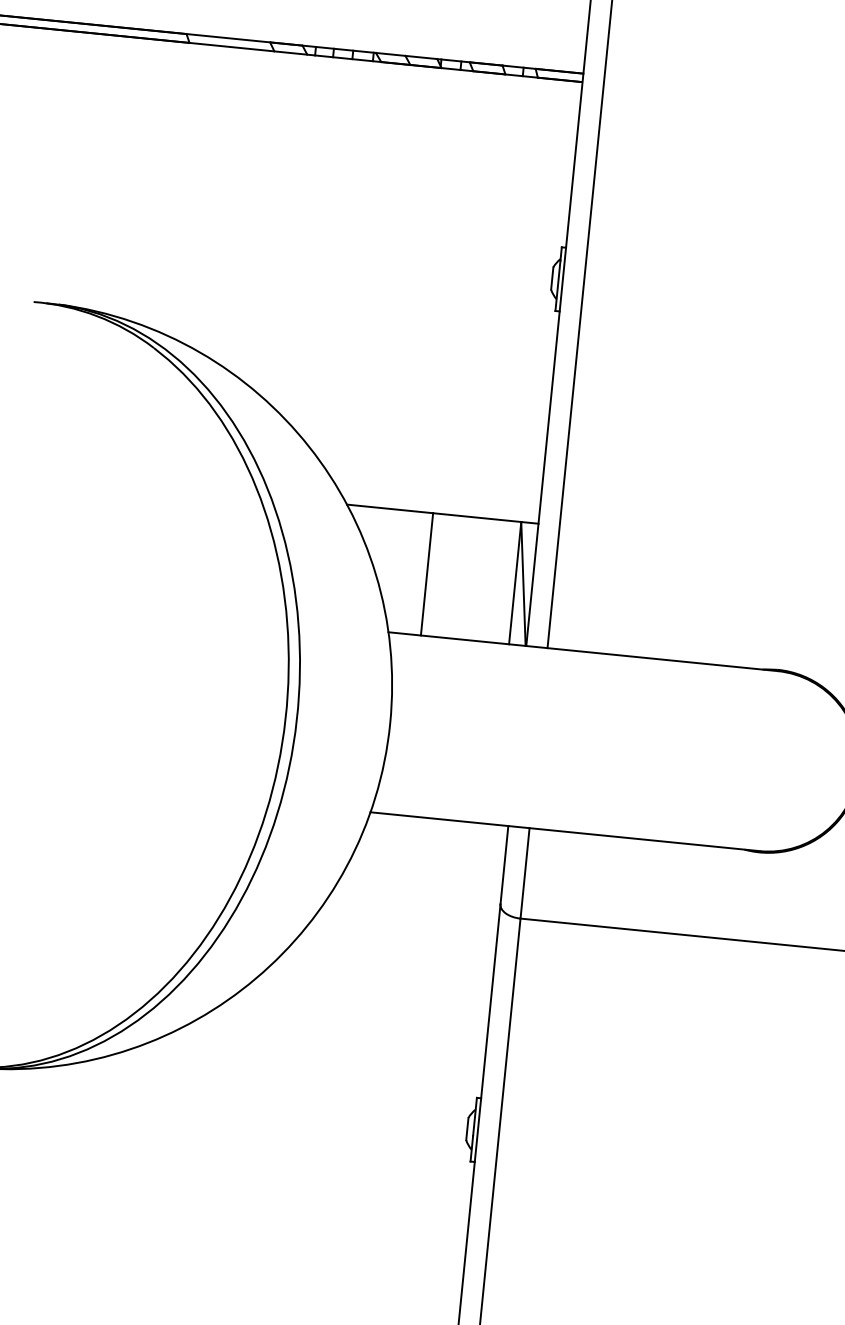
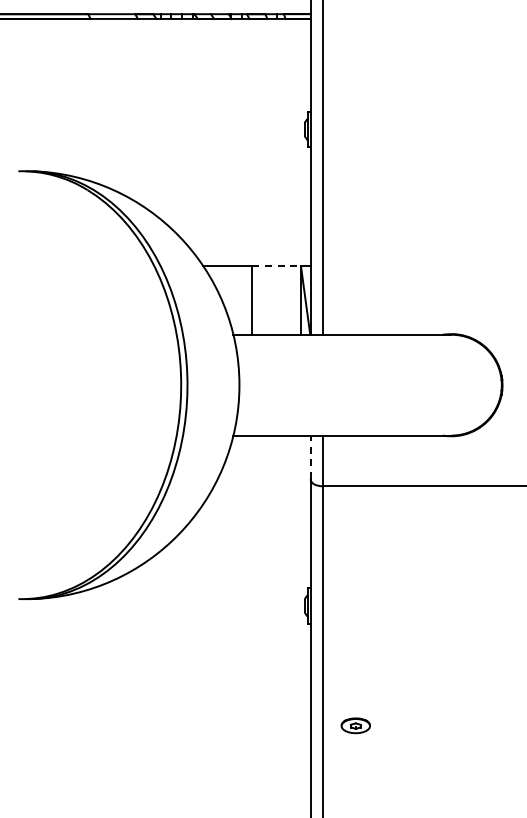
line: (477, 518) -> (276, 266), solid -> dashed
line: (504, 865) -> (310, 457), solid -> dashed

